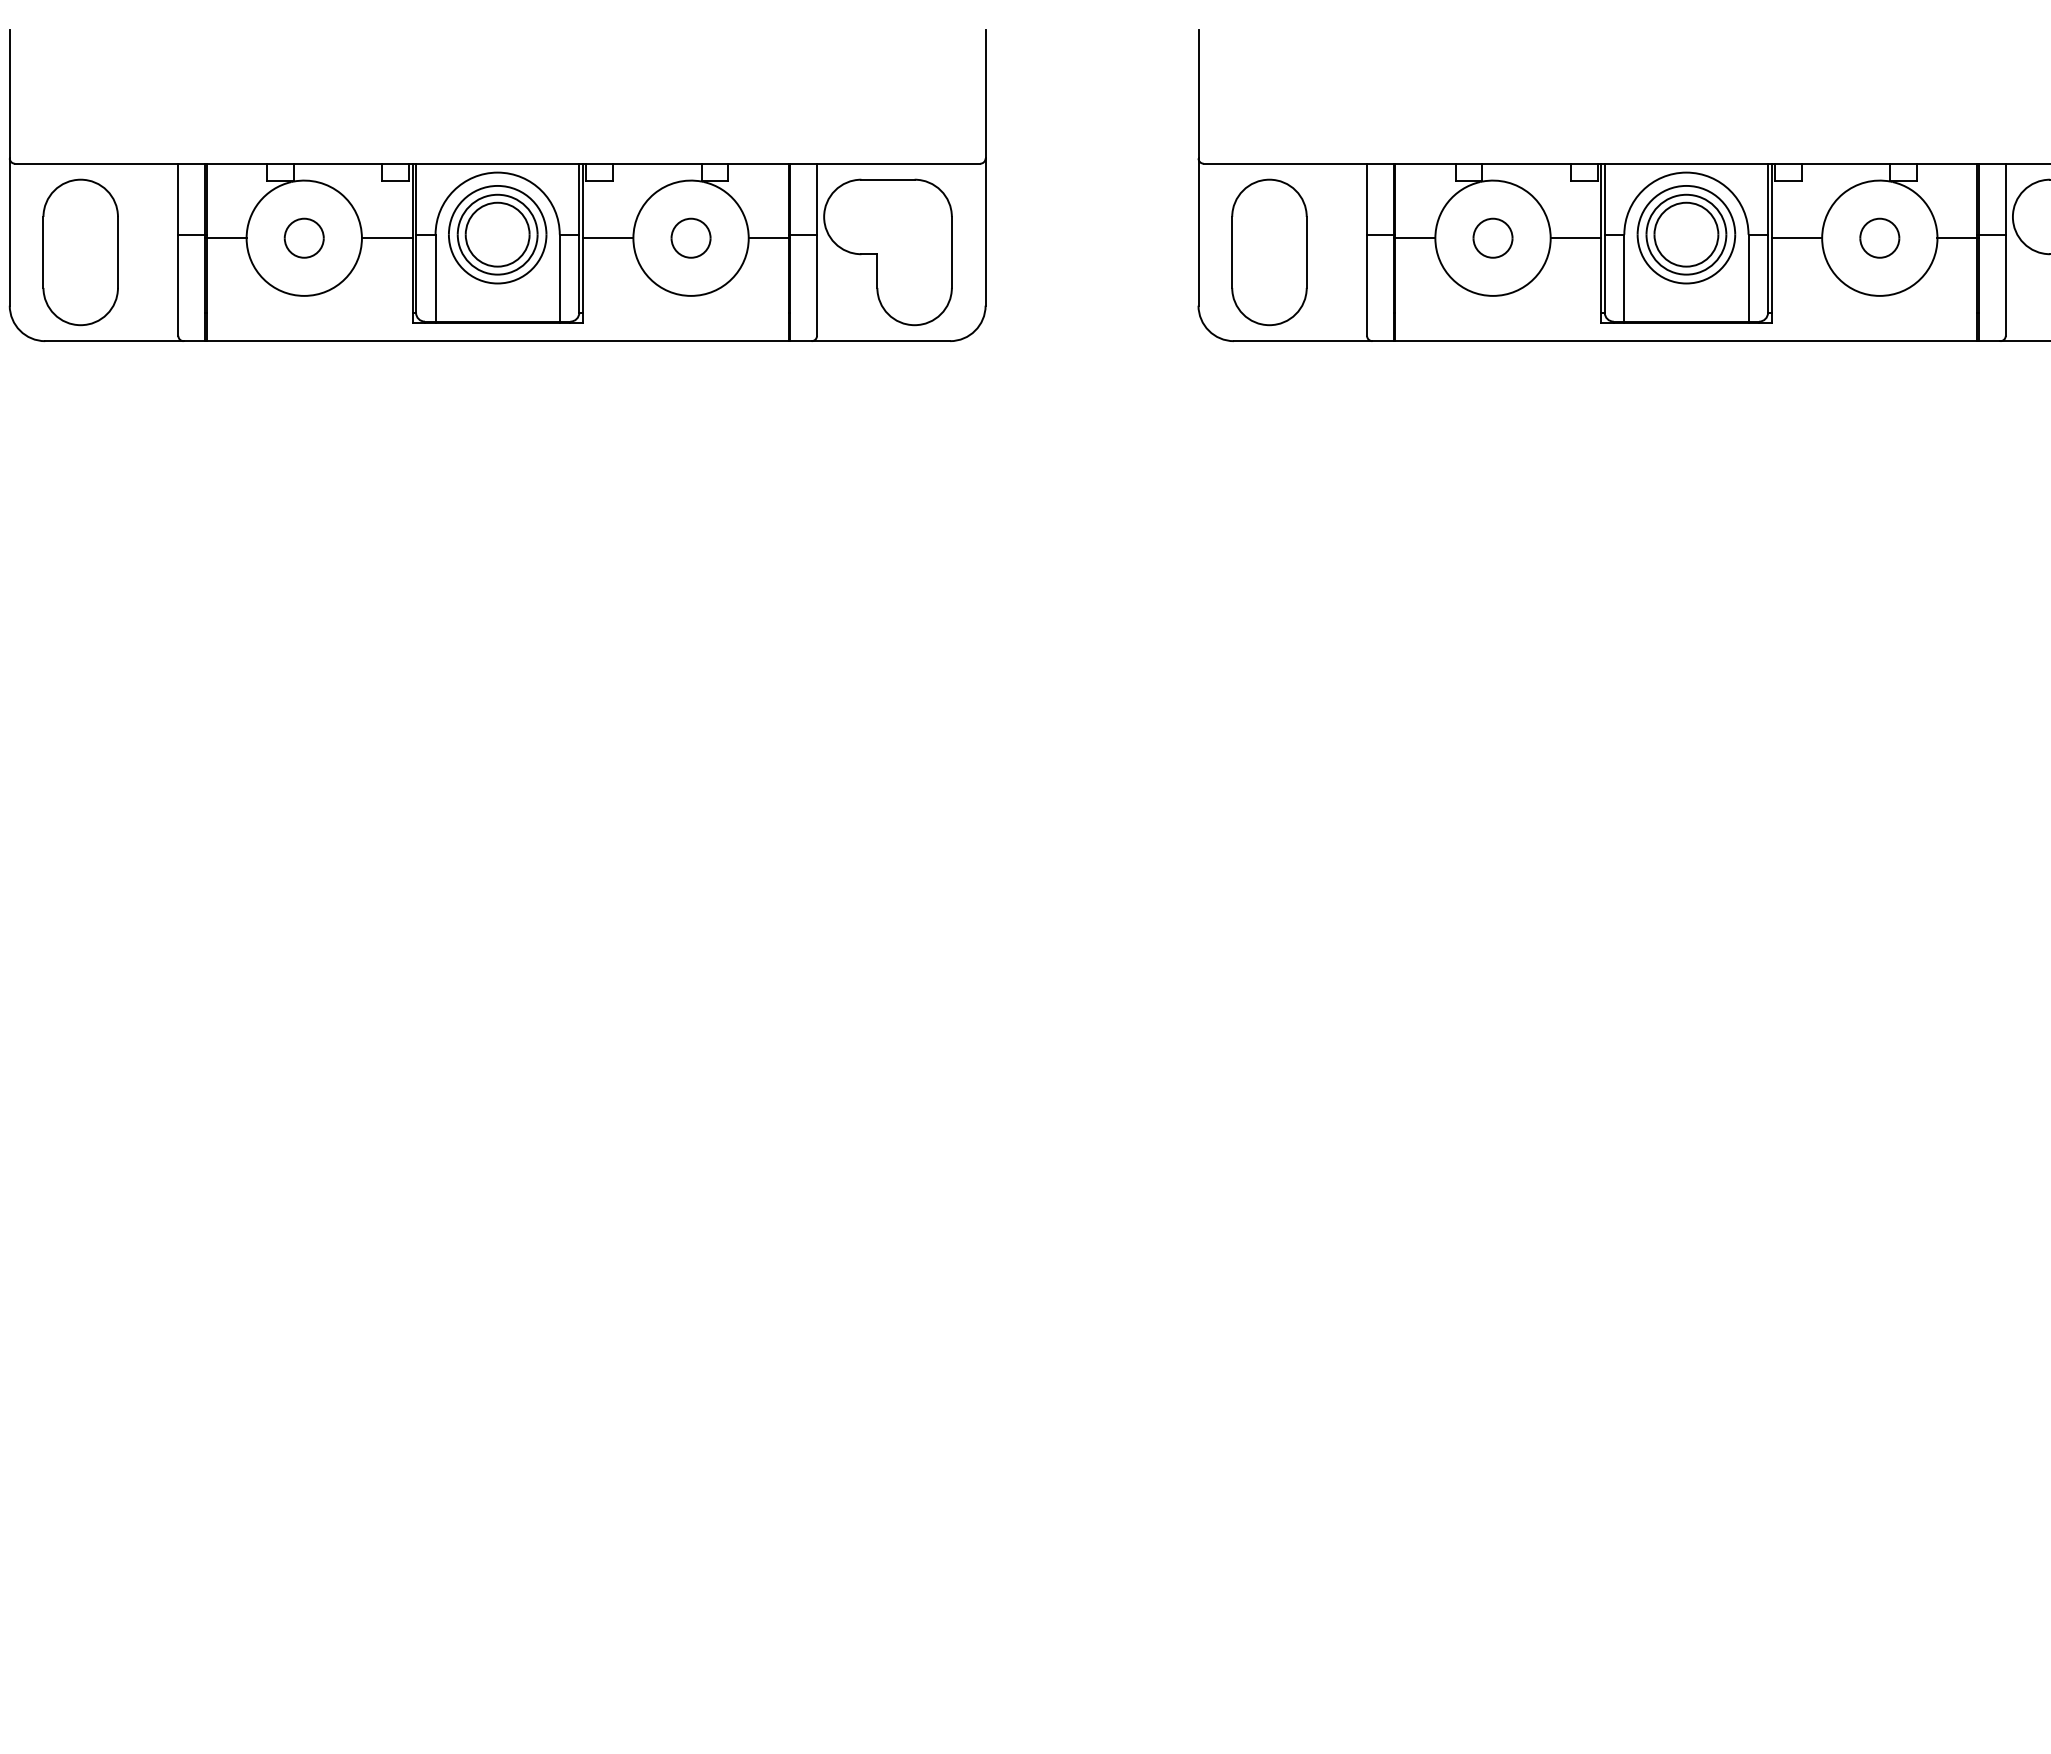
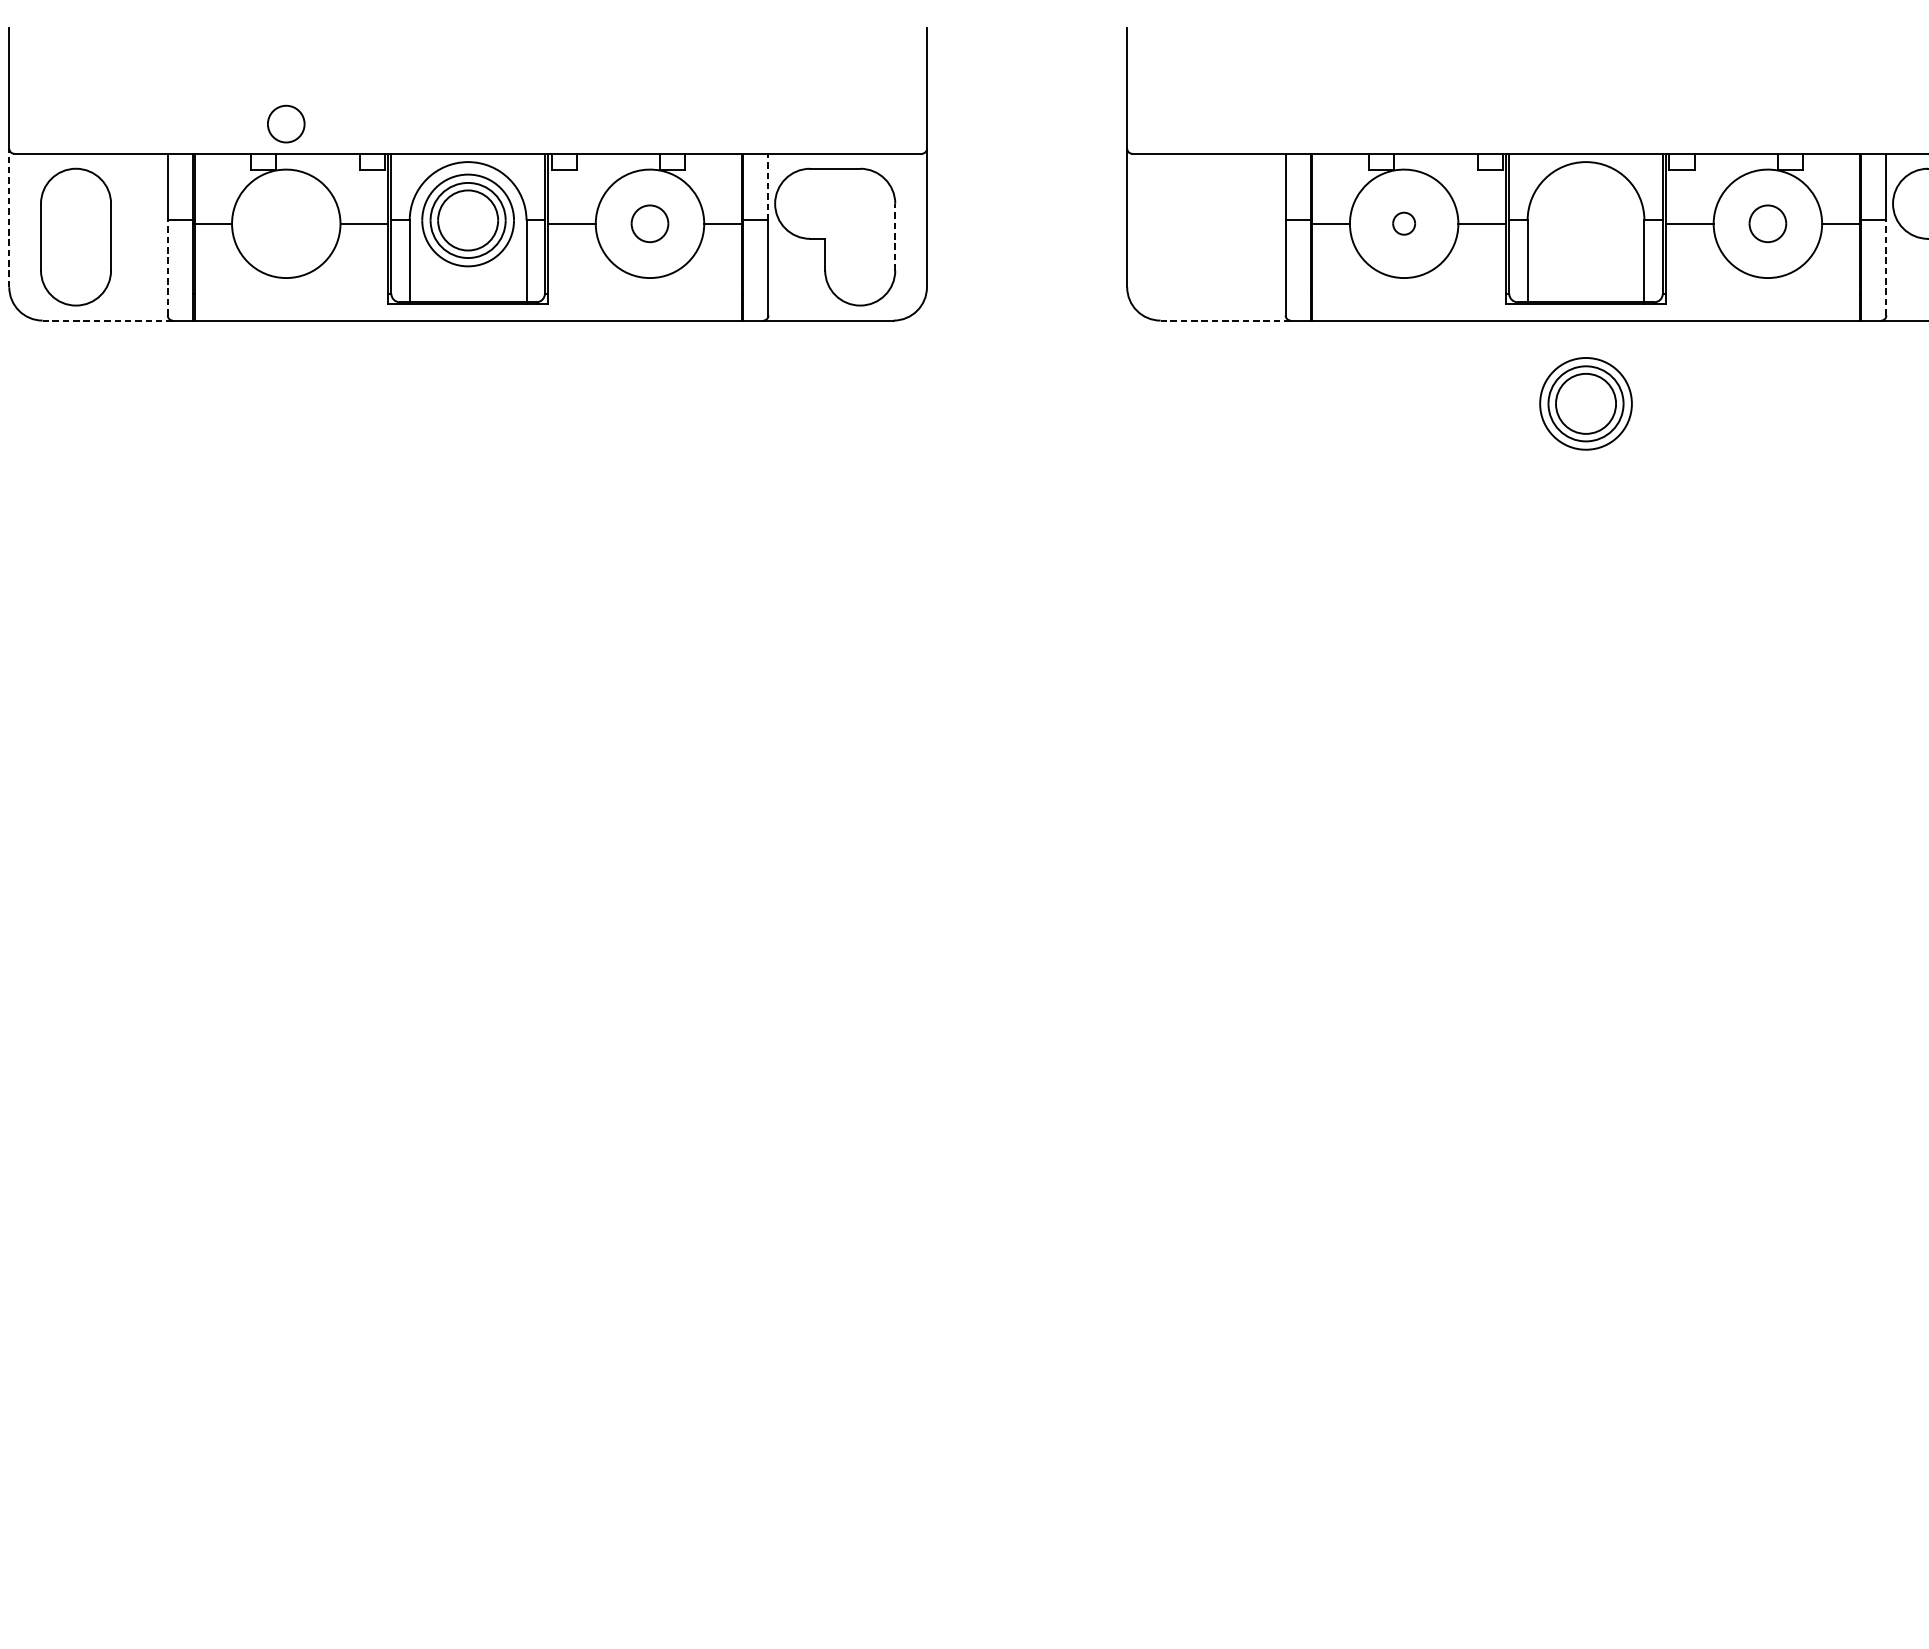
line: (817, 198) -> (768, 186), solid -> dashed
line: (9, 232) -> (9, 218), solid -> dashed
part: (1686, 234) -> (1586, 403), moved
part: (303, 237) -> (285, 123), moved
part: (1492, 237) -> (1403, 223), size x0.6
line: (951, 251) -> (894, 236), solid -> dashed
part: (1269, 252) -> (1193, 237), removed
line: (178, 285) -> (167, 268), solid -> dashed
line: (2005, 285) -> (1886, 268), solid -> dashed
line: (113, 341) -> (106, 320), solid -> dashed
line: (1302, 341) -> (1224, 320), solid -> dashed

